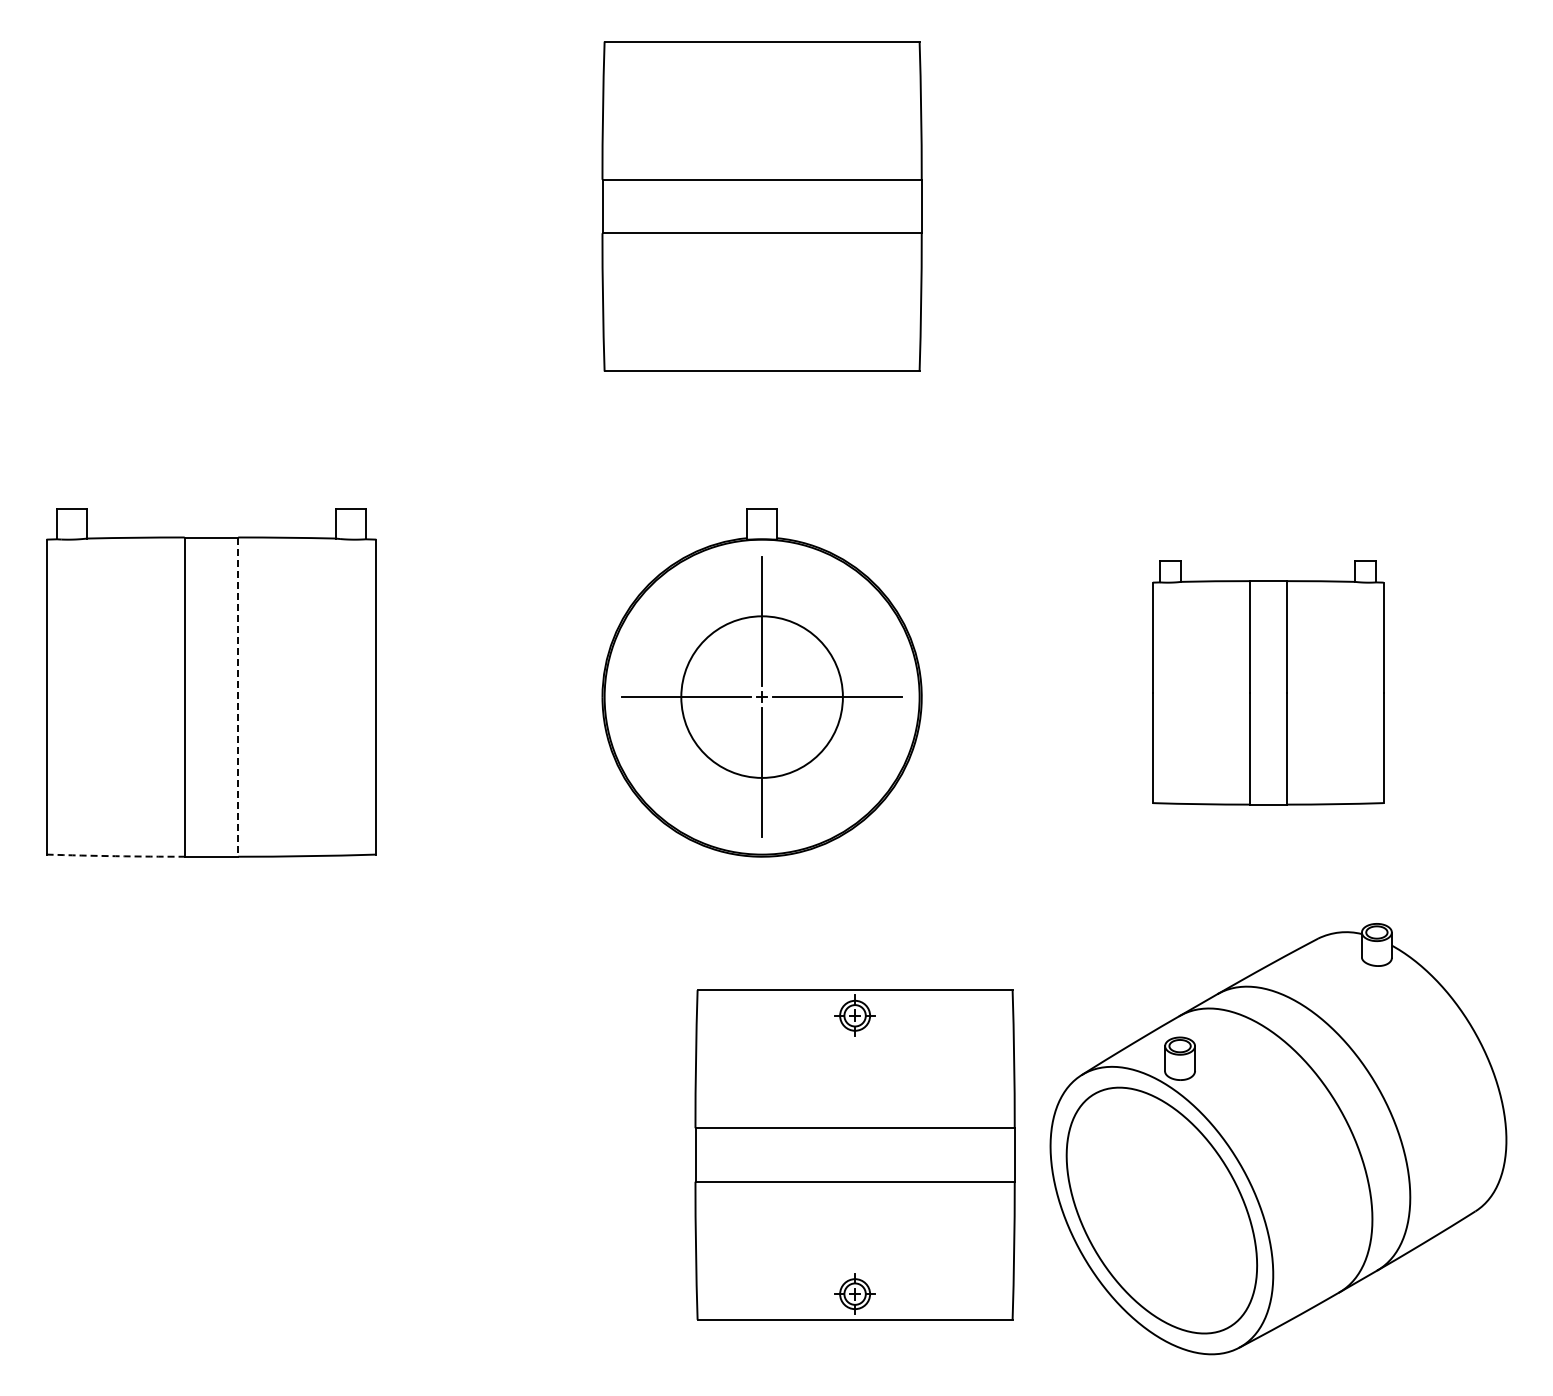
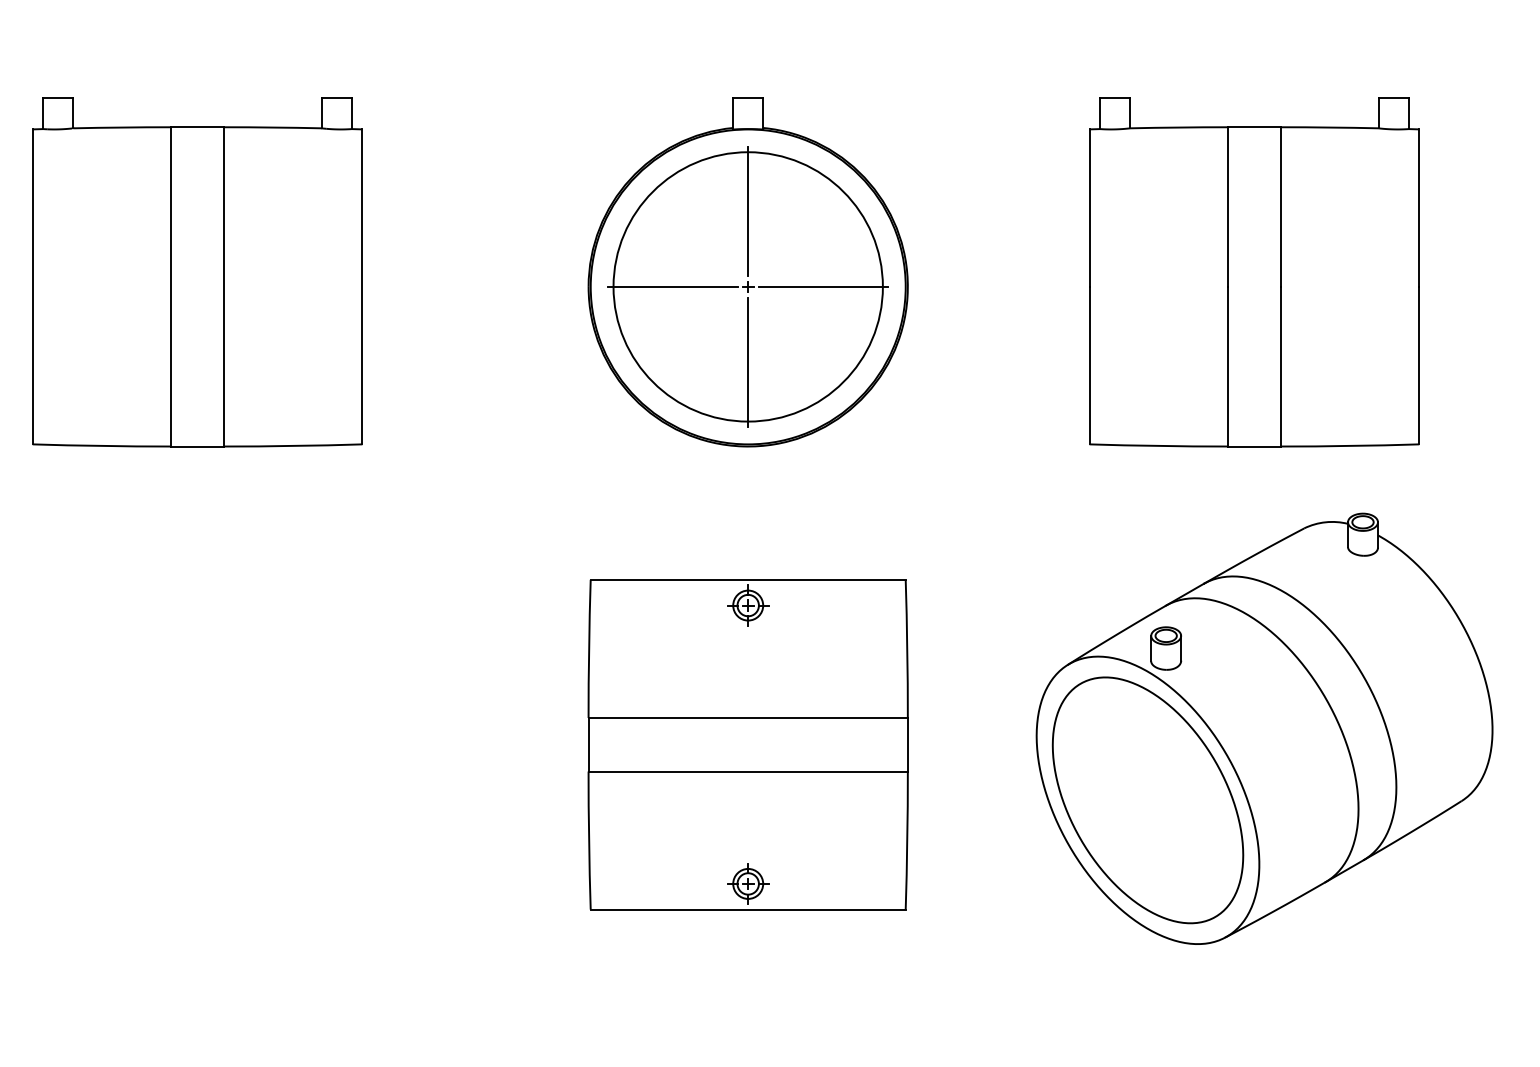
part: (1267, 682) -> (1253, 272), size x1.43
circle: (761, 696) -> (747, 286), size x1.67
line: (238, 697) -> (224, 287), dashed -> solid
arc: (115, 856) -> (101, 446), dashed -> solid
part: (854, 1154) -> (747, 744), moved

